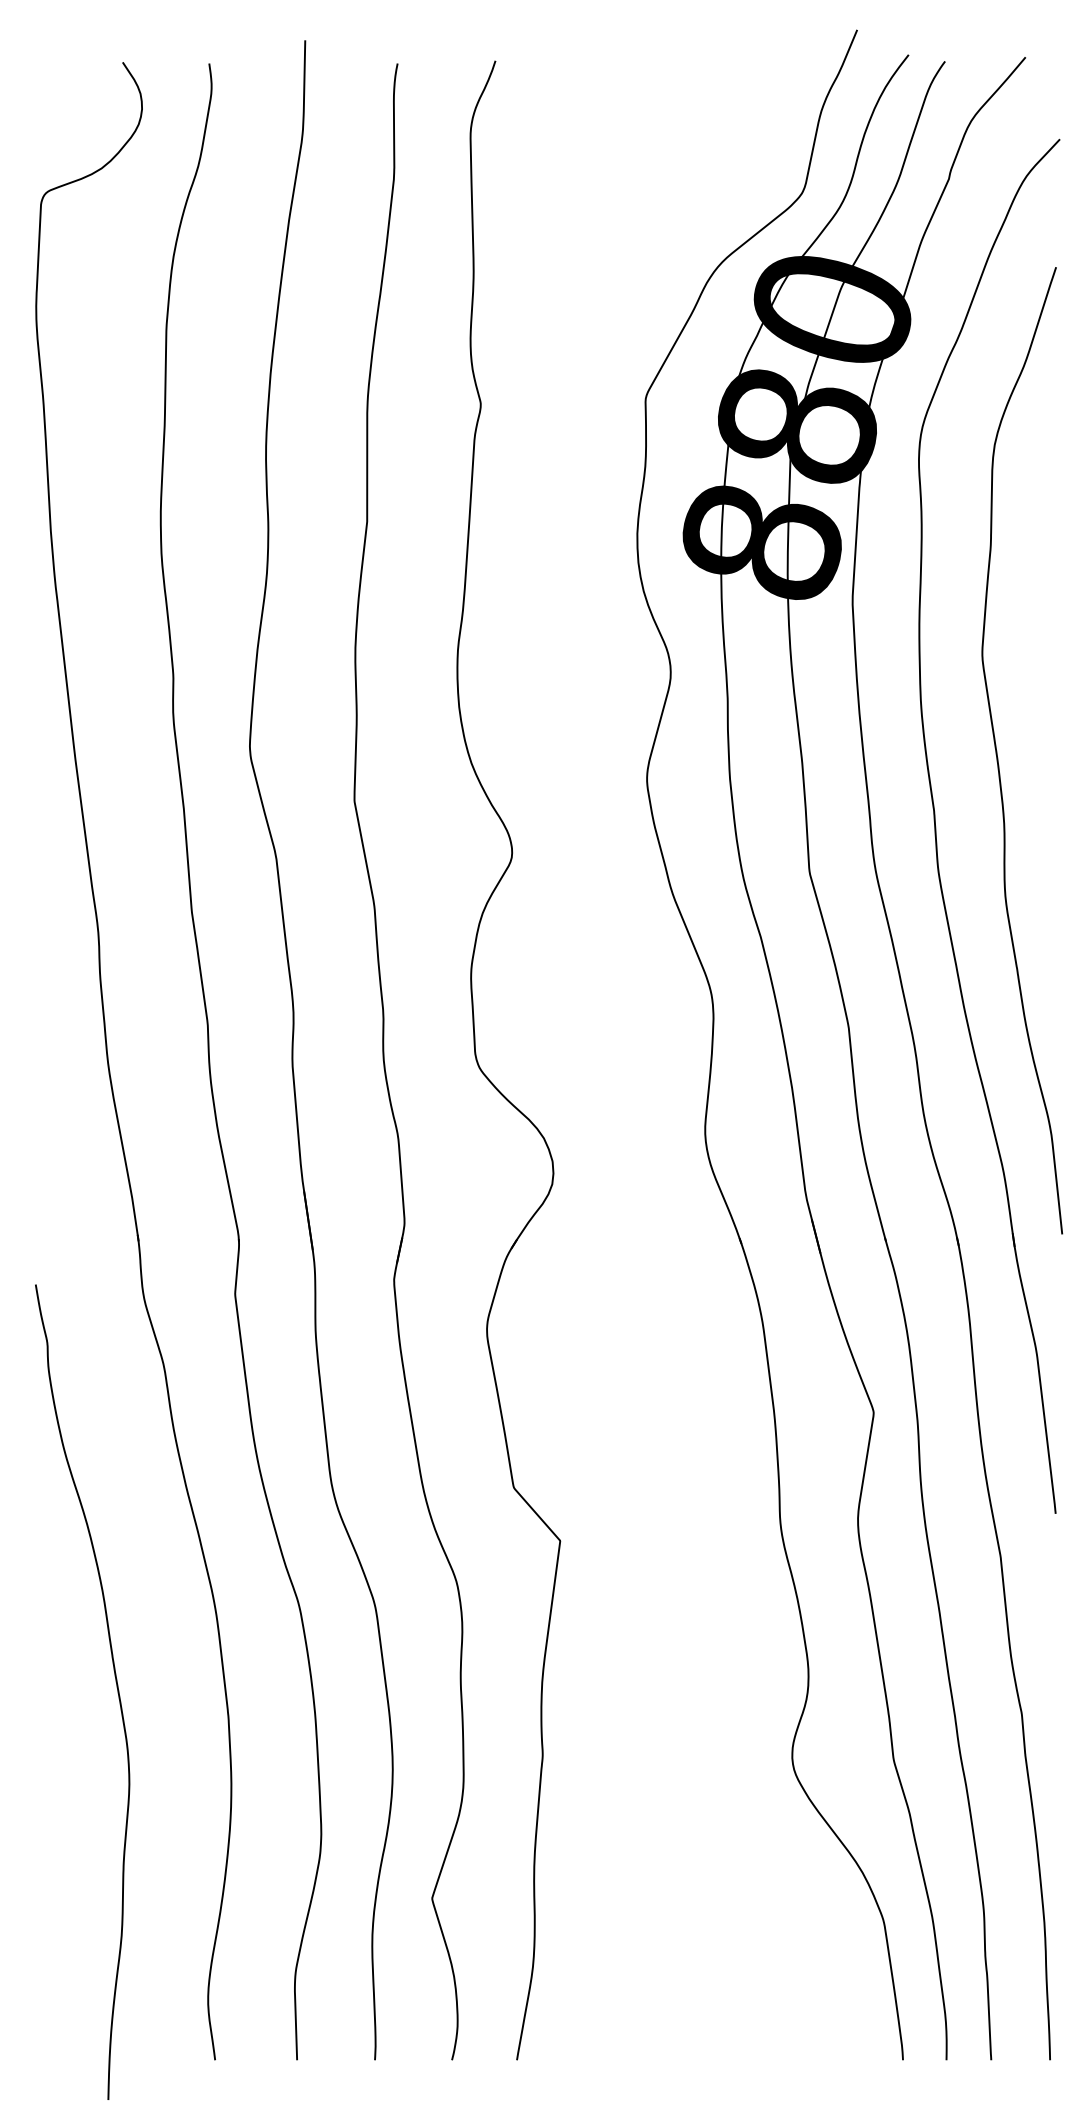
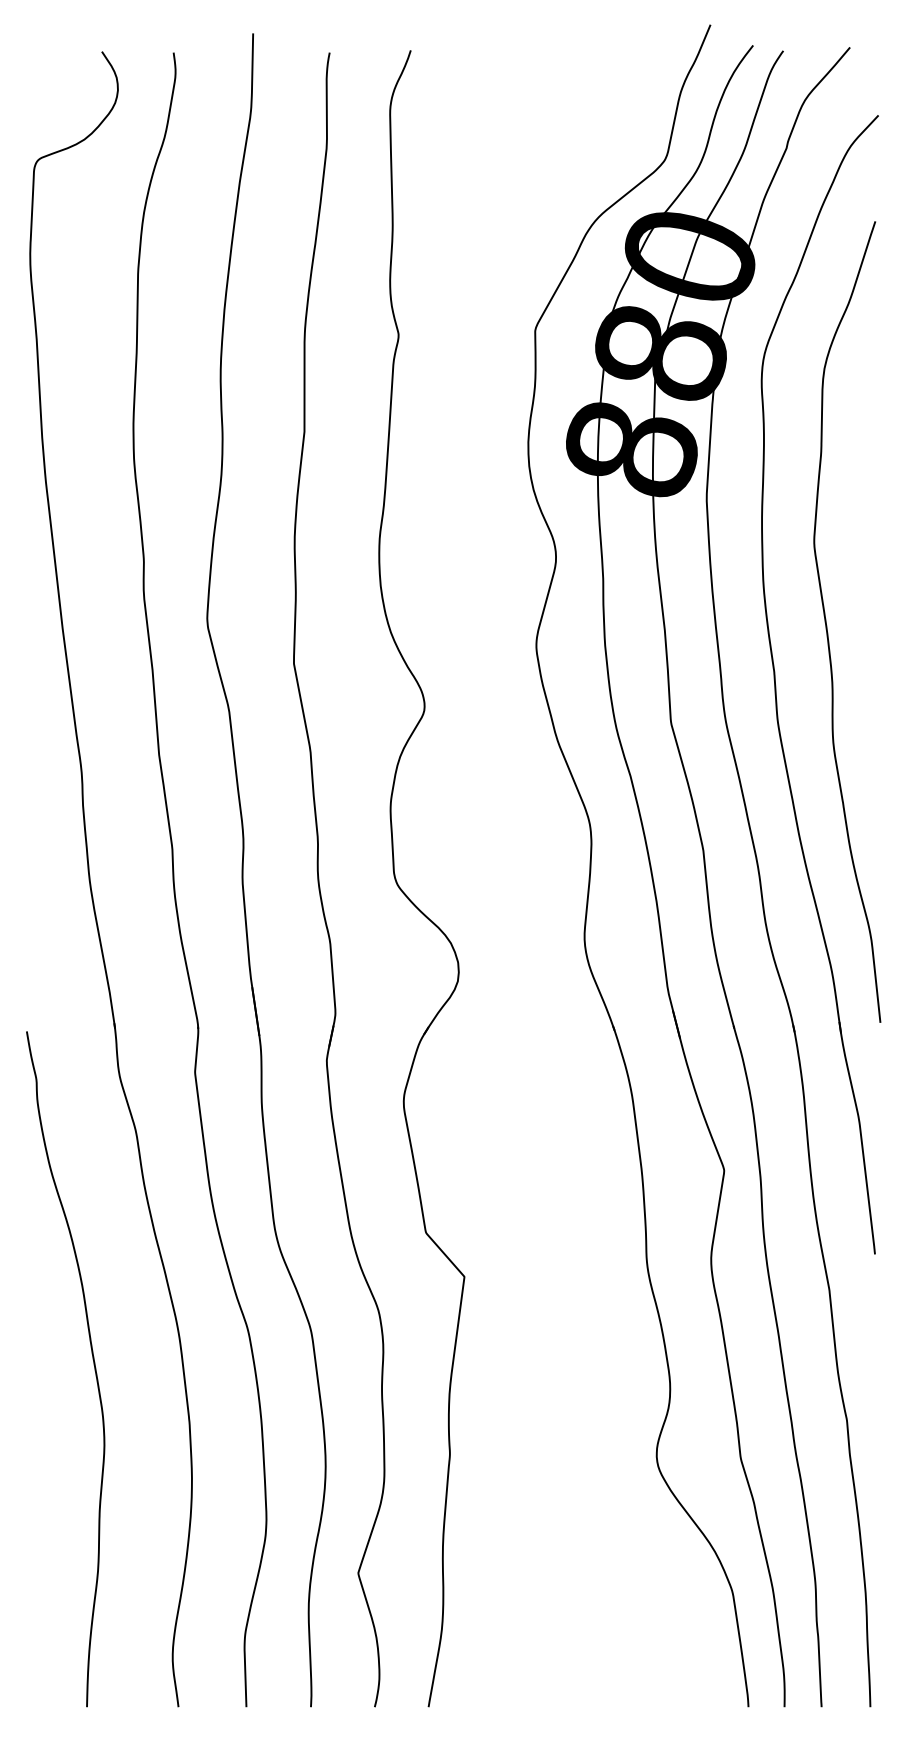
curve: (116, 1687) -> (93, 1365), moved

